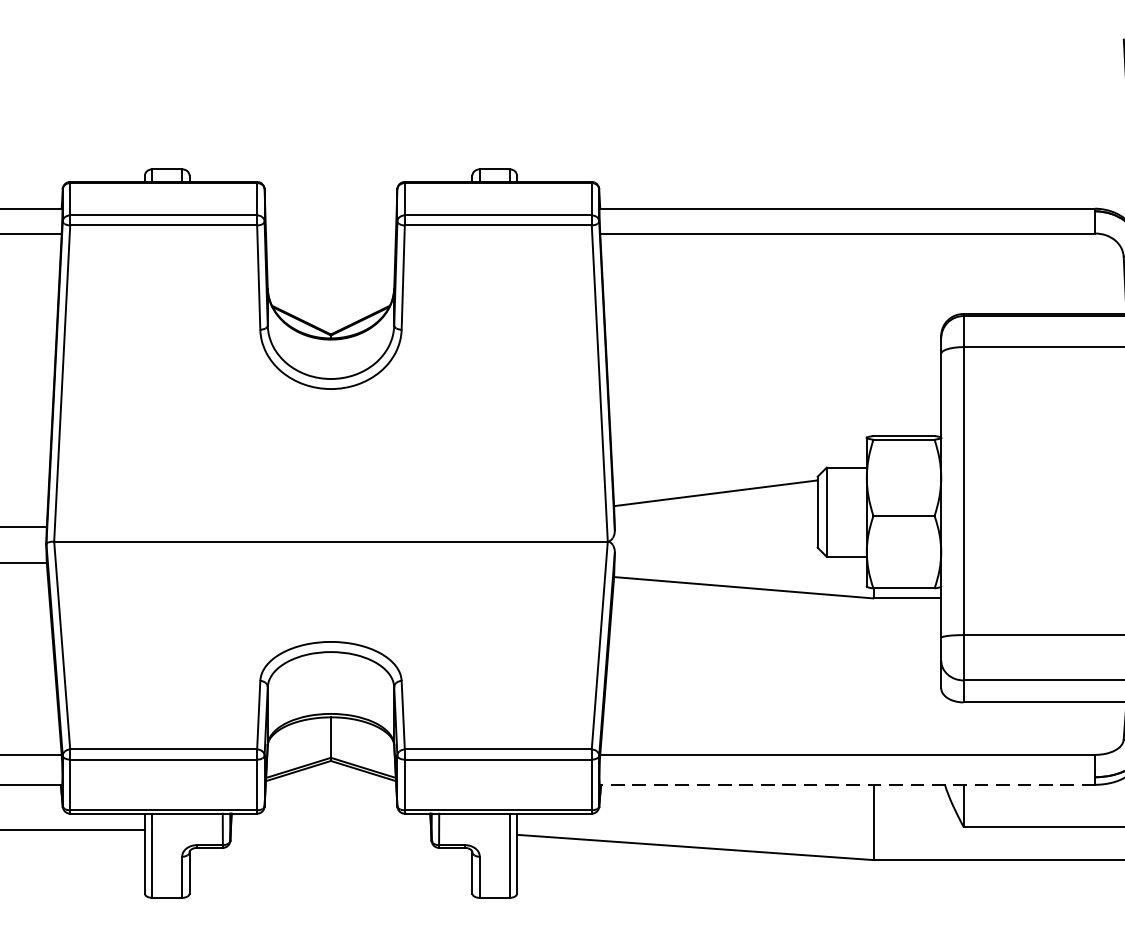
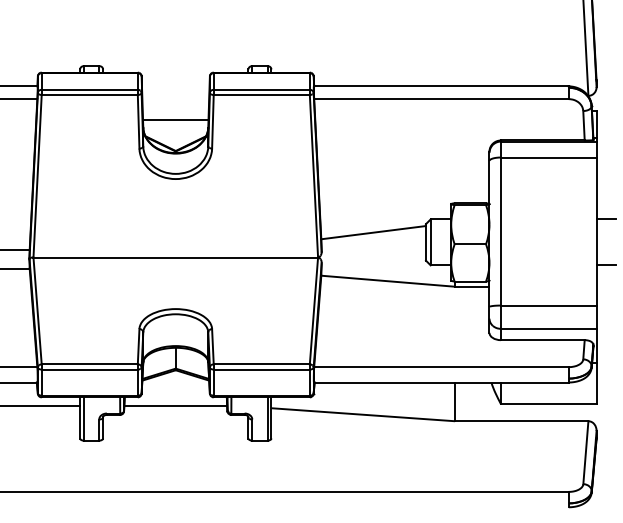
line: (330, 273) -> (175, 119), added
line: (845, 784) -> (440, 382), dashed -> solid
line: (330, 829) -> (175, 405), added

